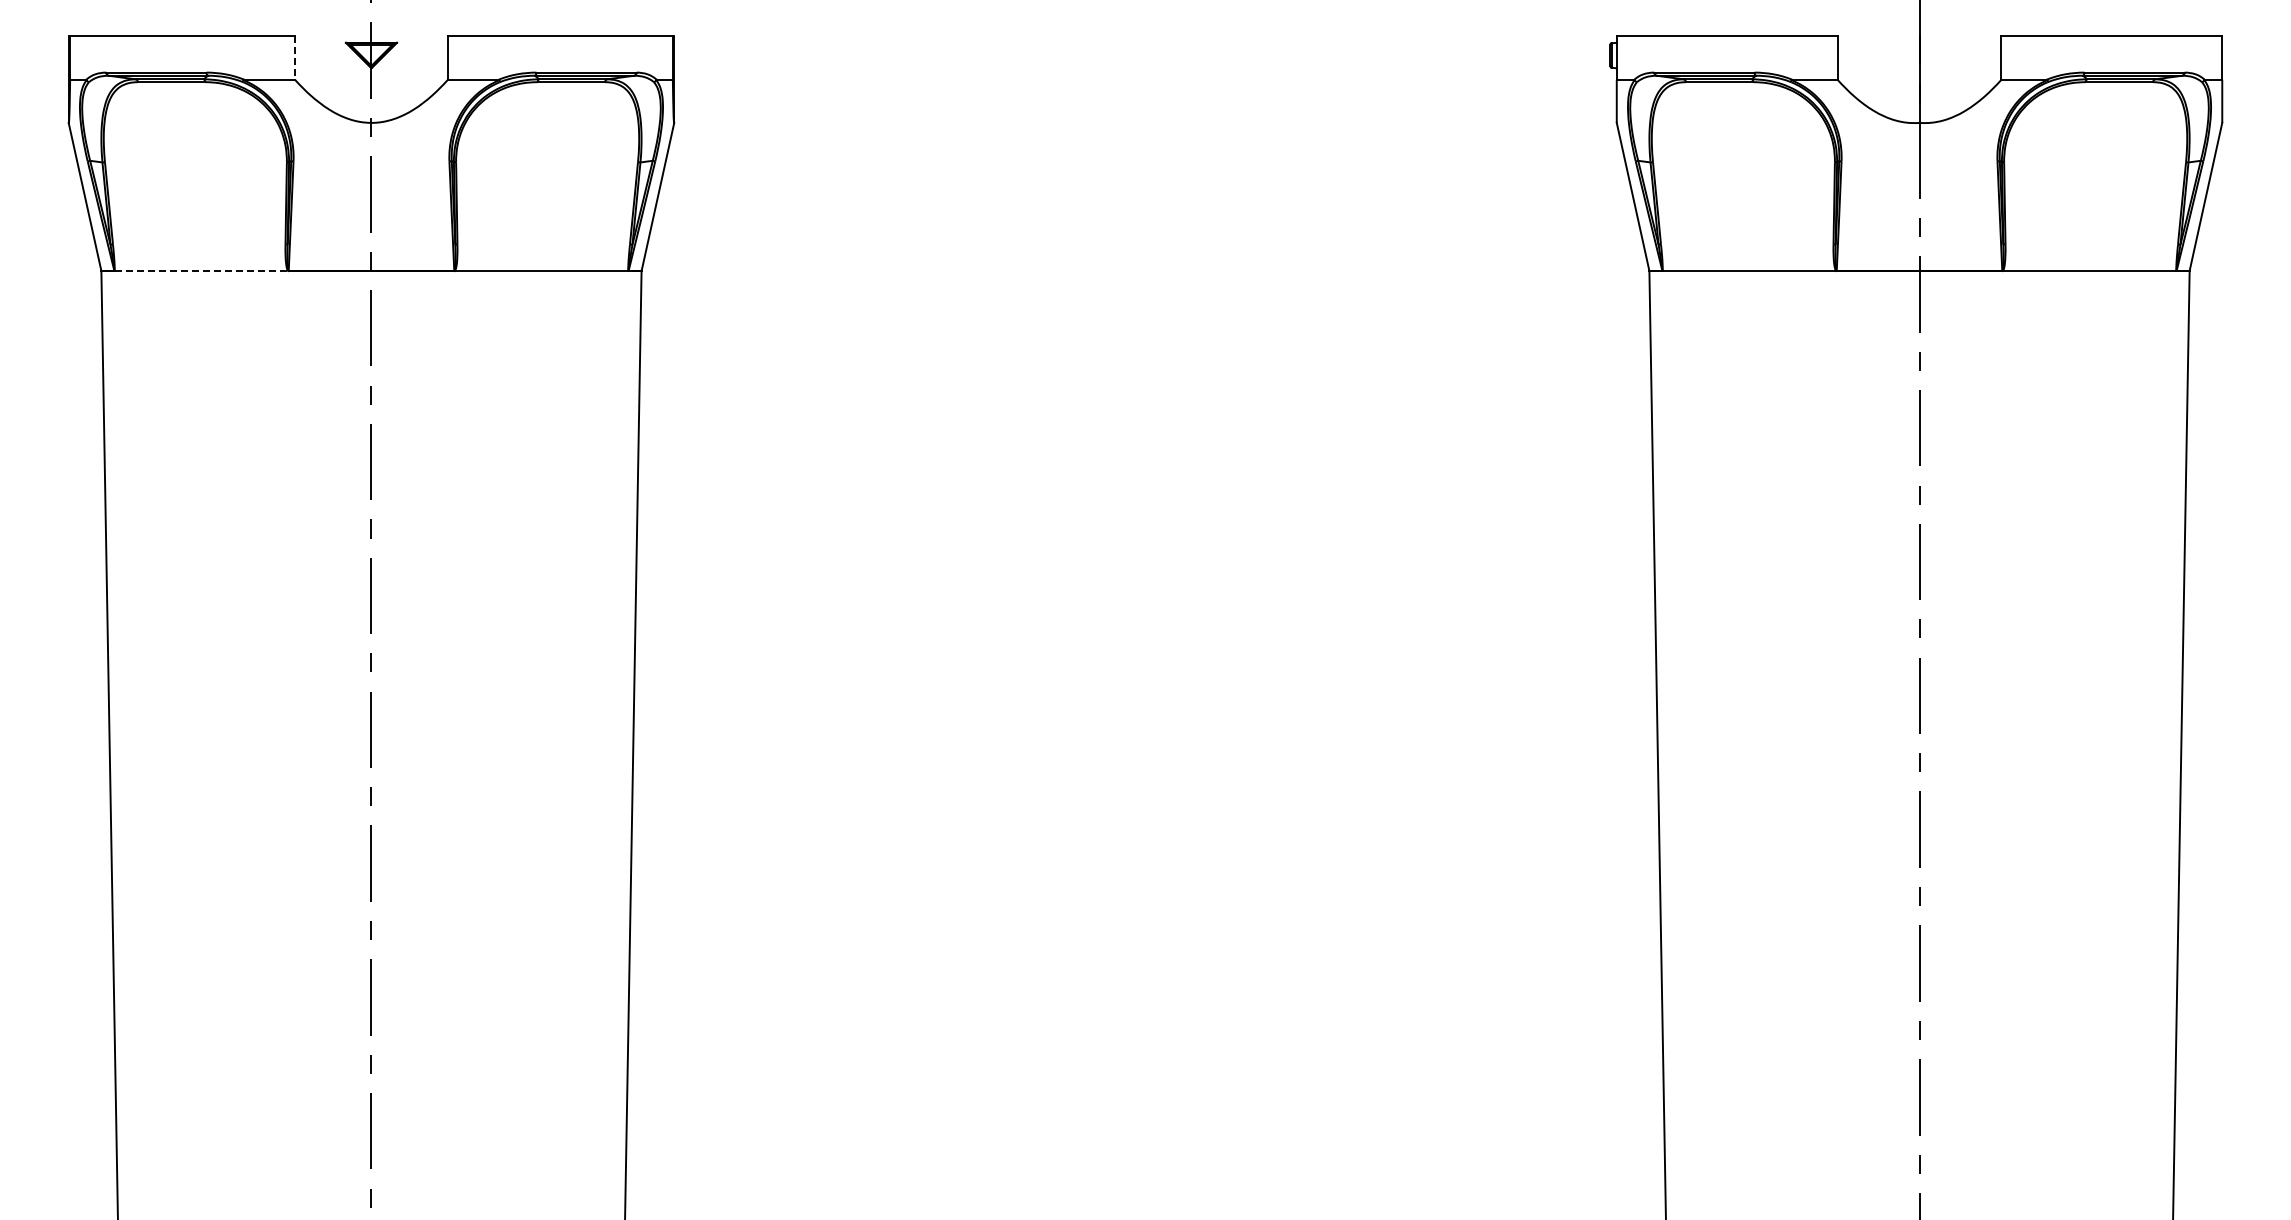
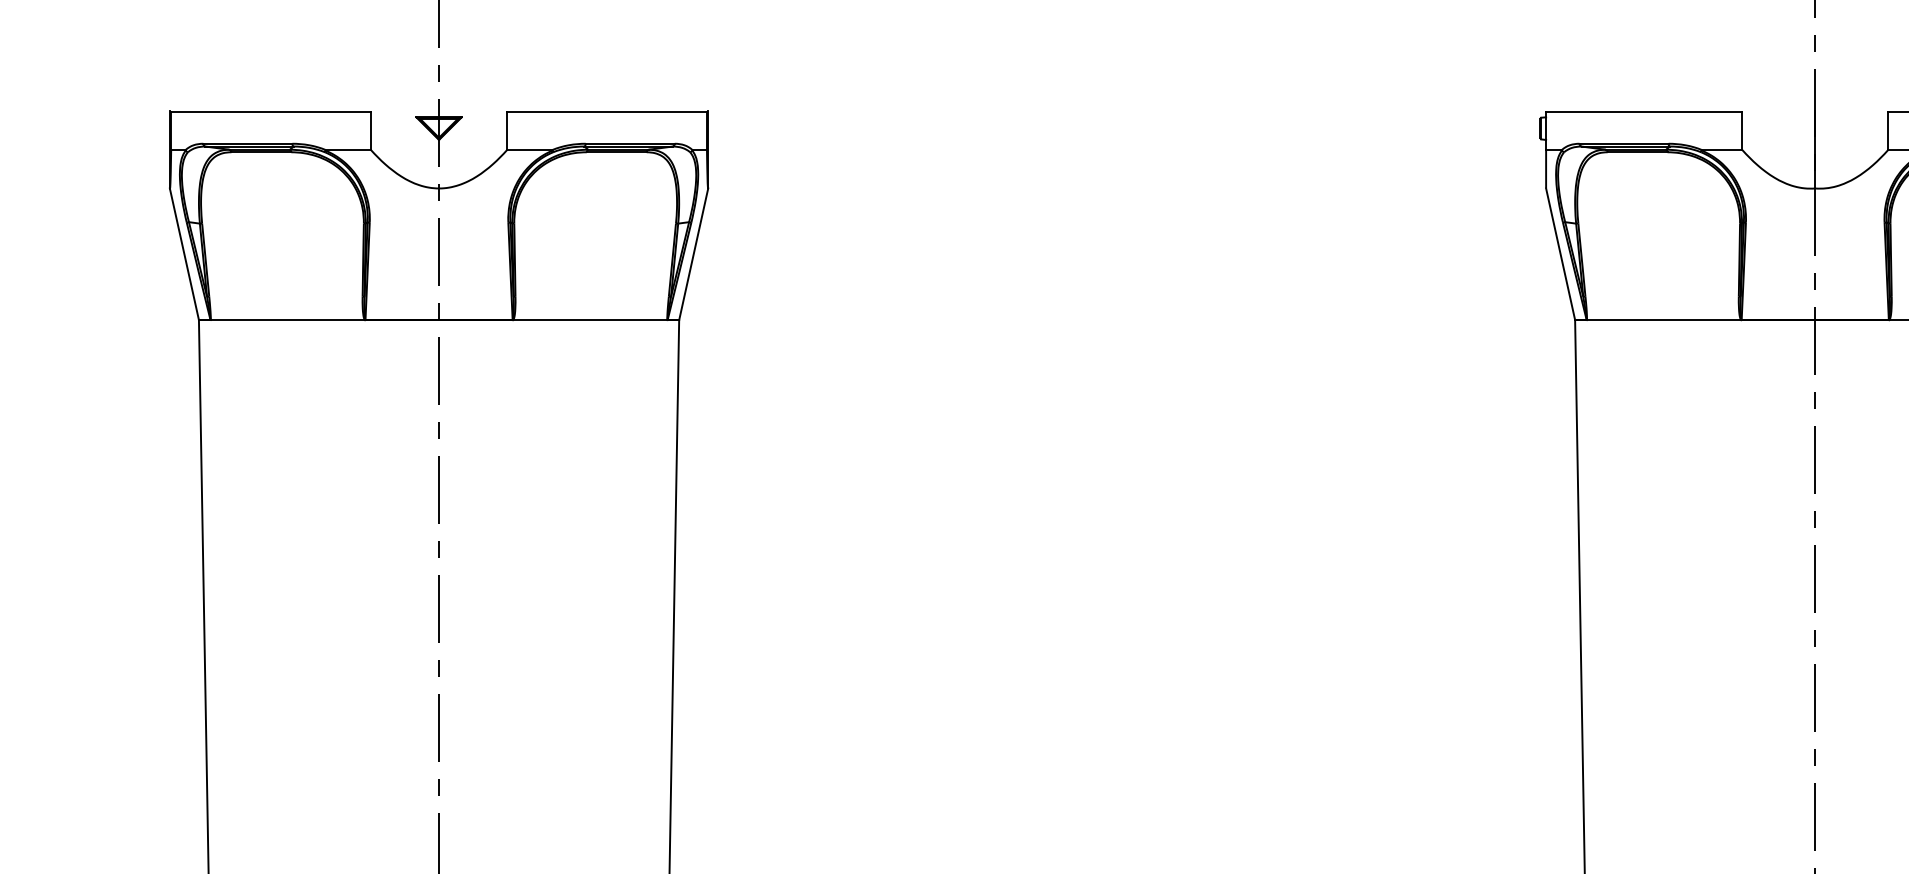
line: (295, 58) -> (371, 131), dashed -> solid
line: (201, 270) -> (287, 319), dashed -> solid

